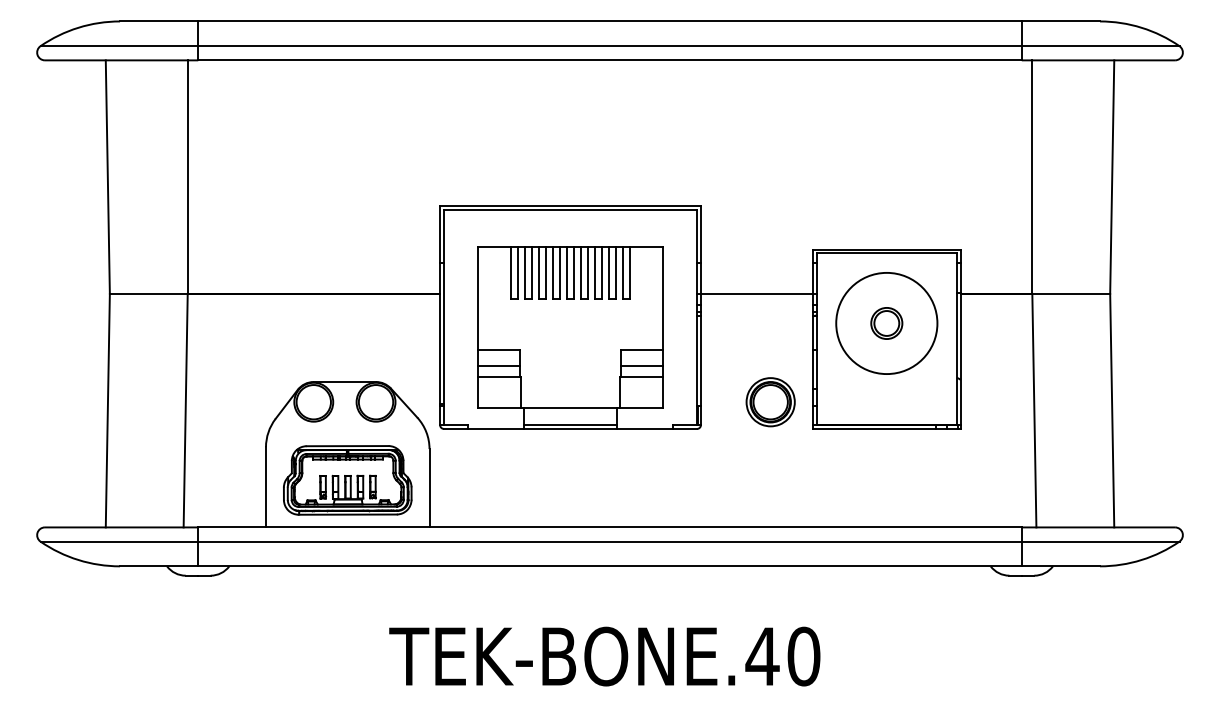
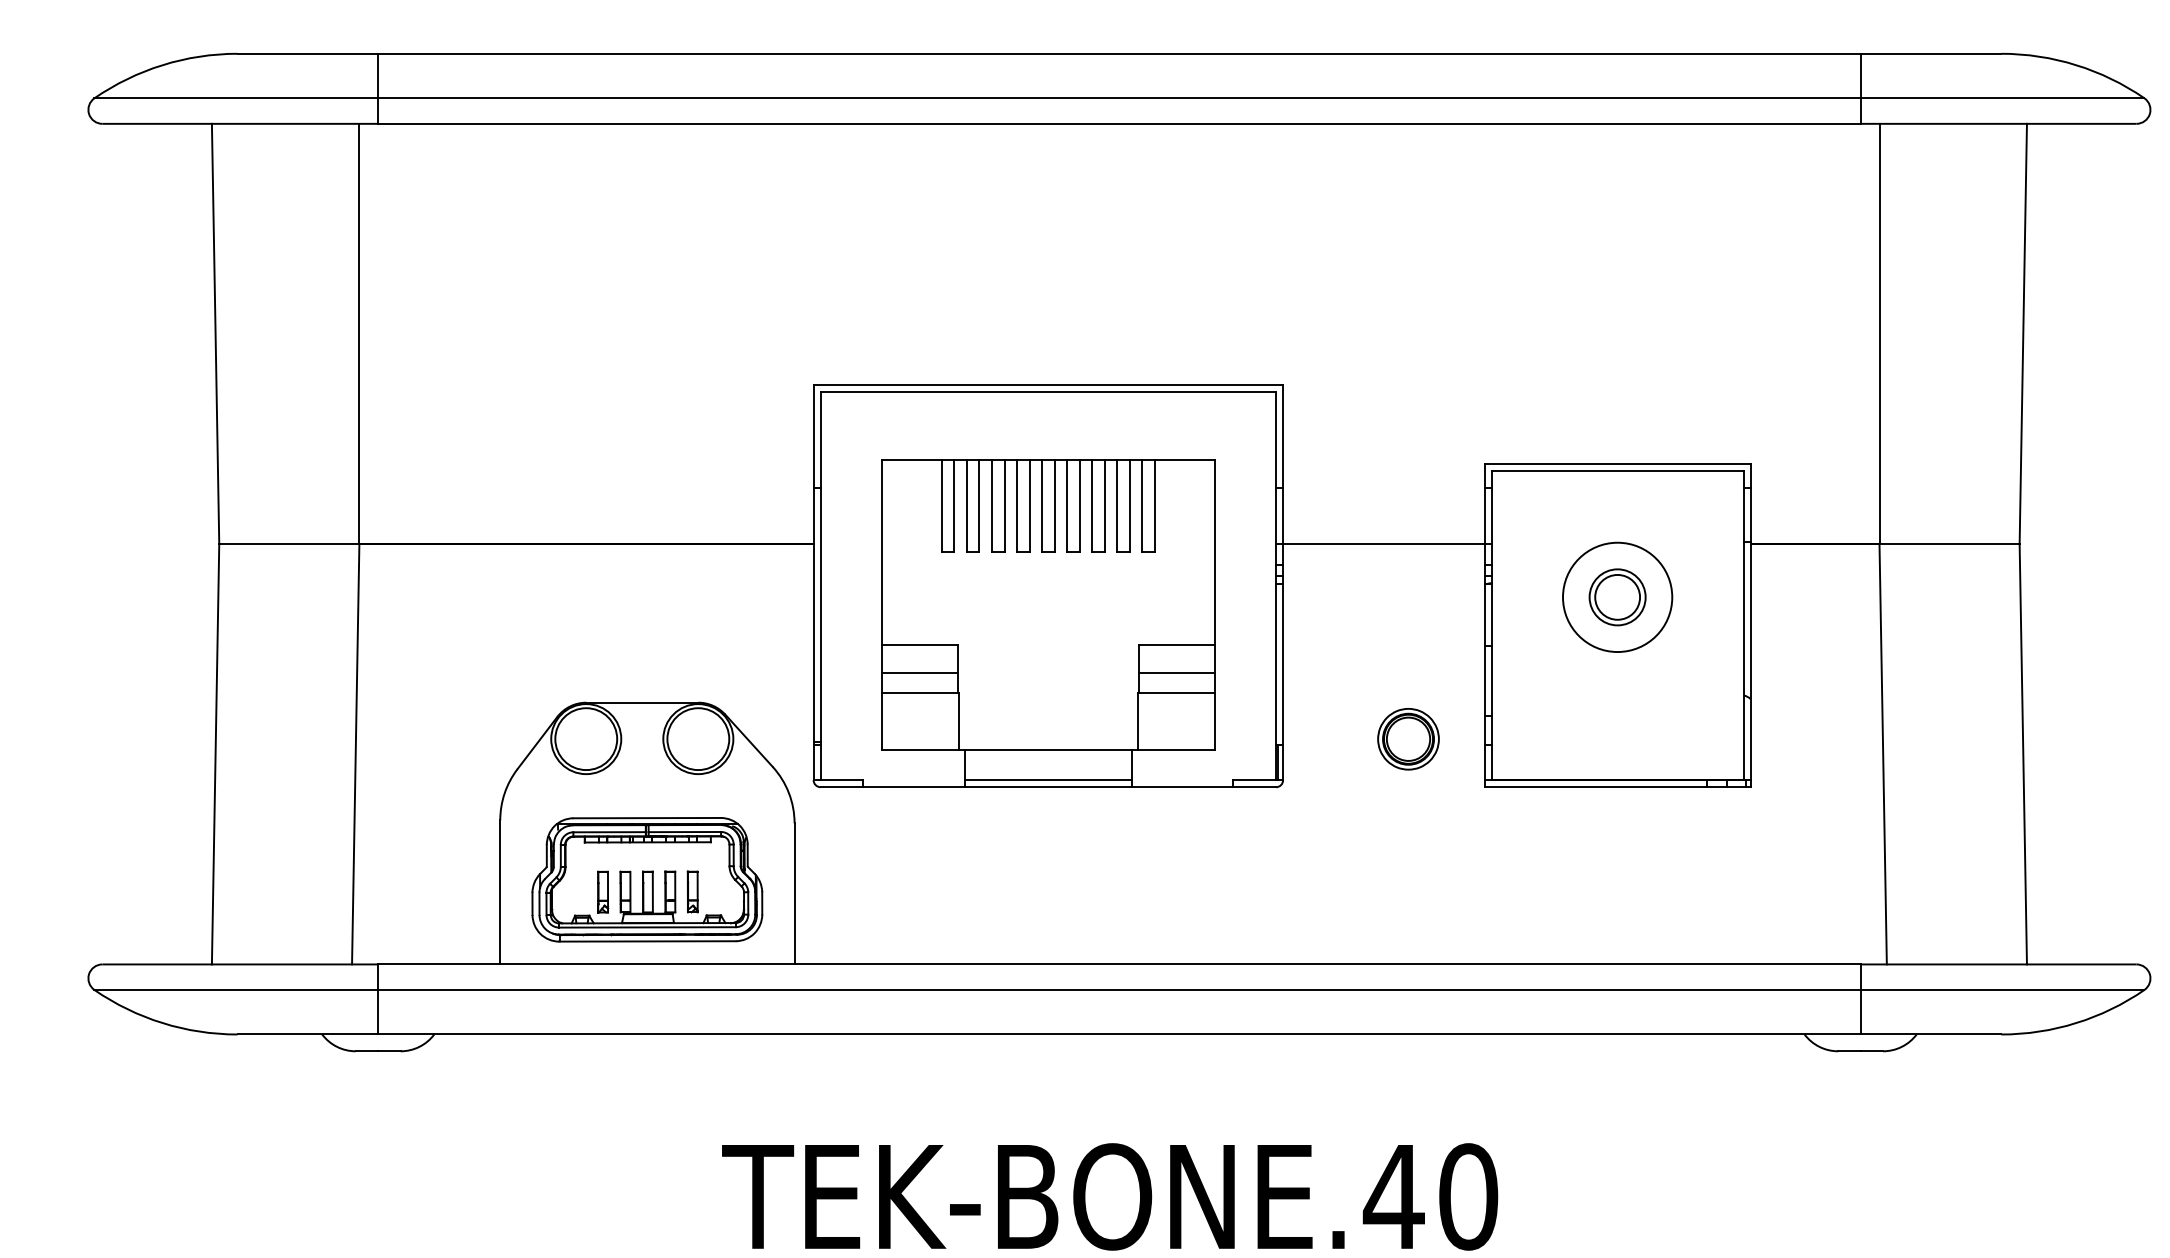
circle: (886, 323) -> (1617, 597), size x0.6
part: (770, 402) -> (1408, 739), size x0.7

